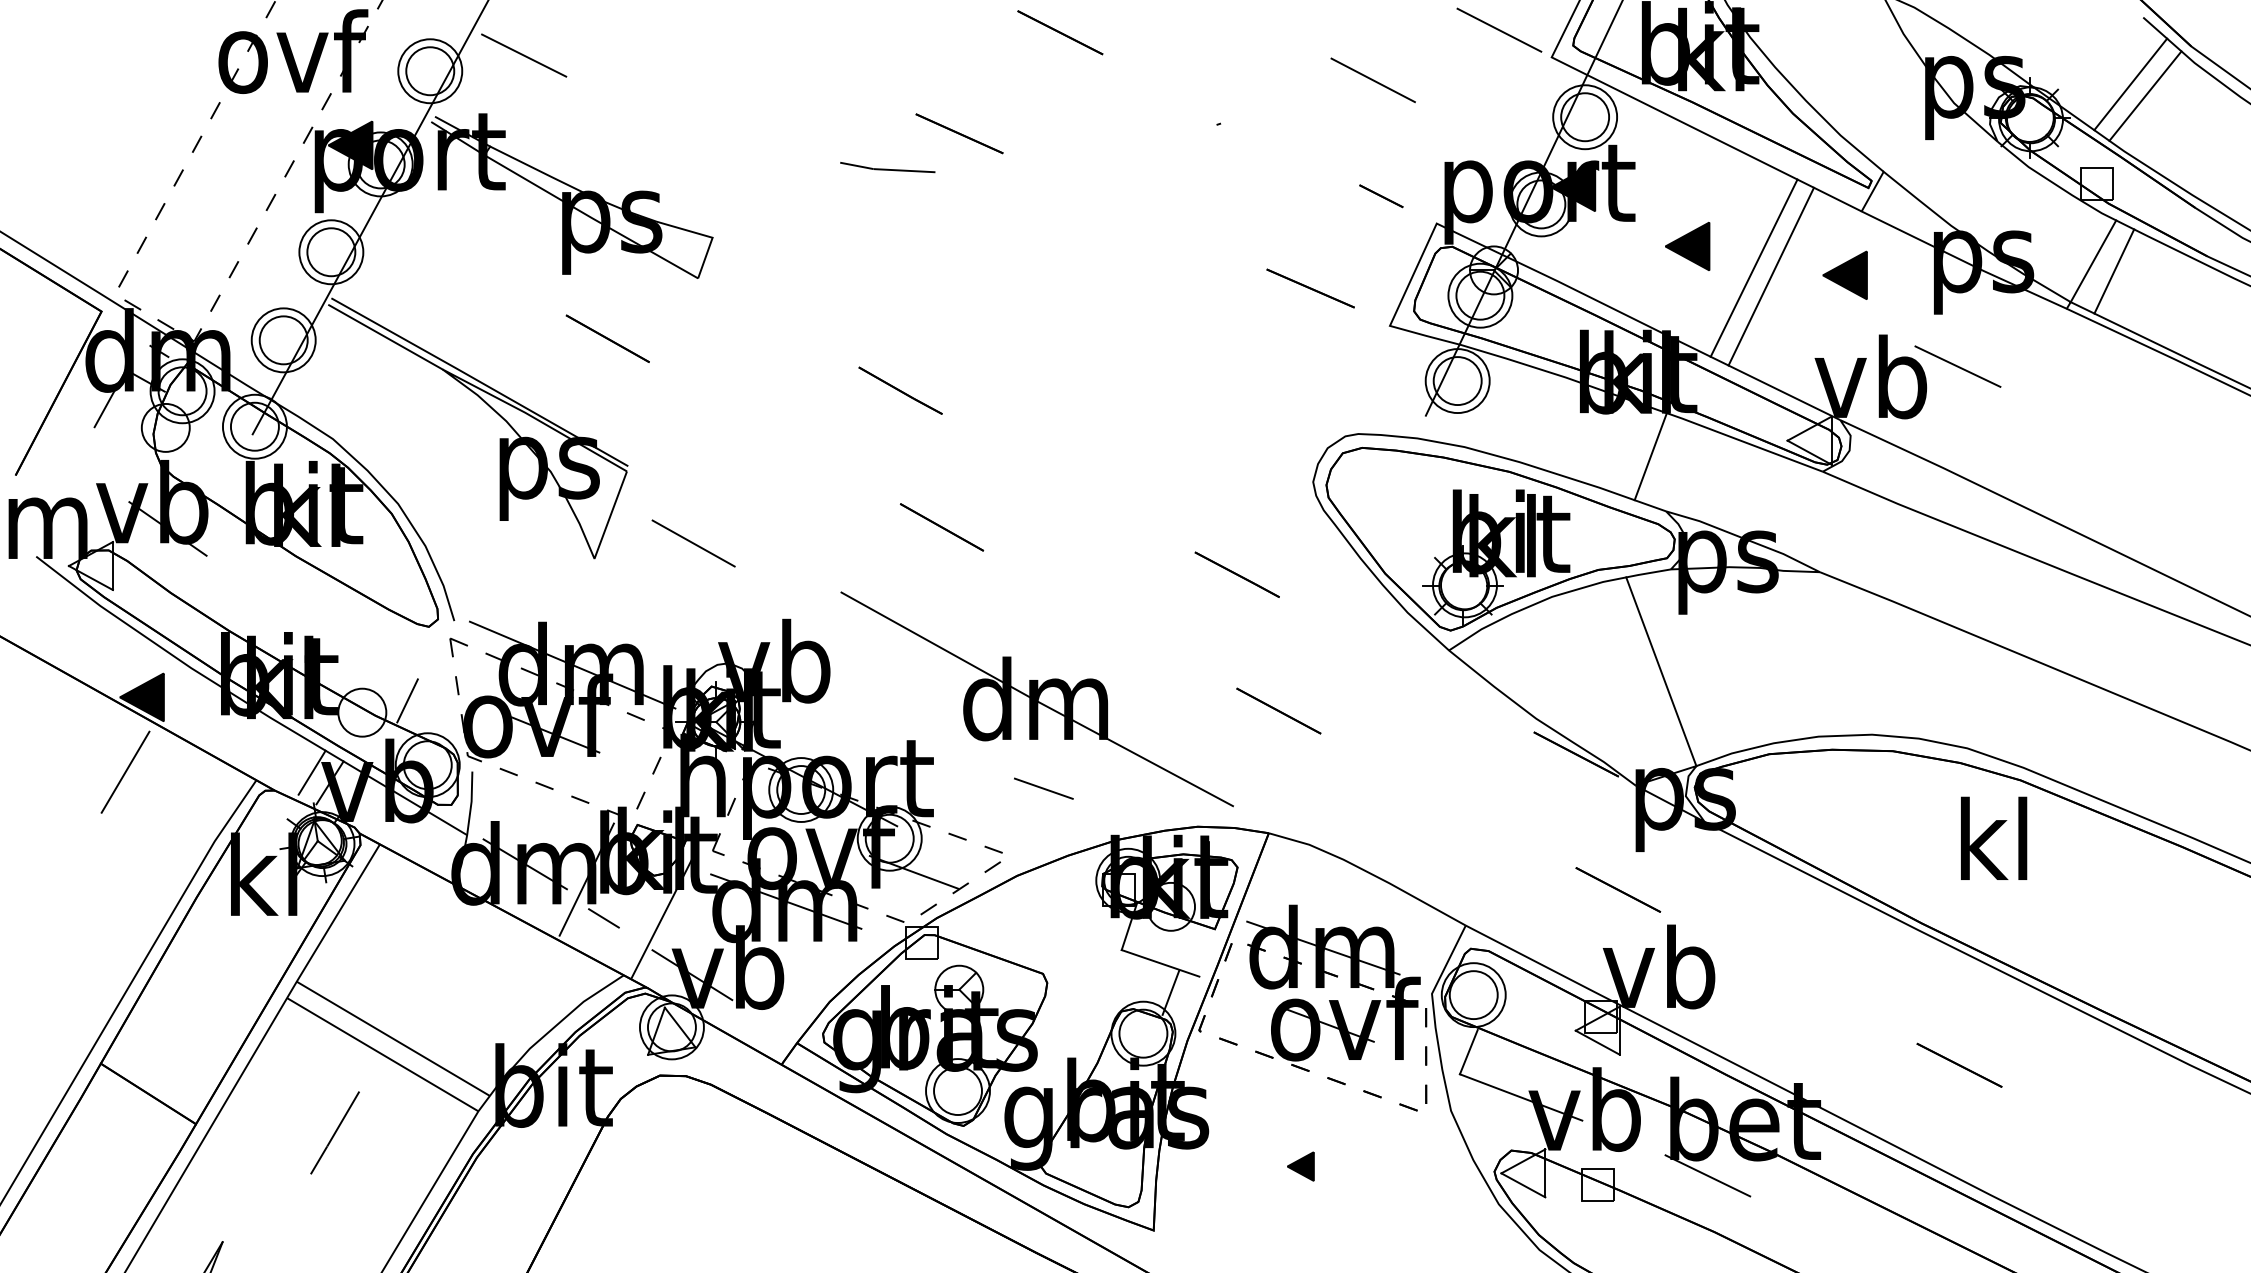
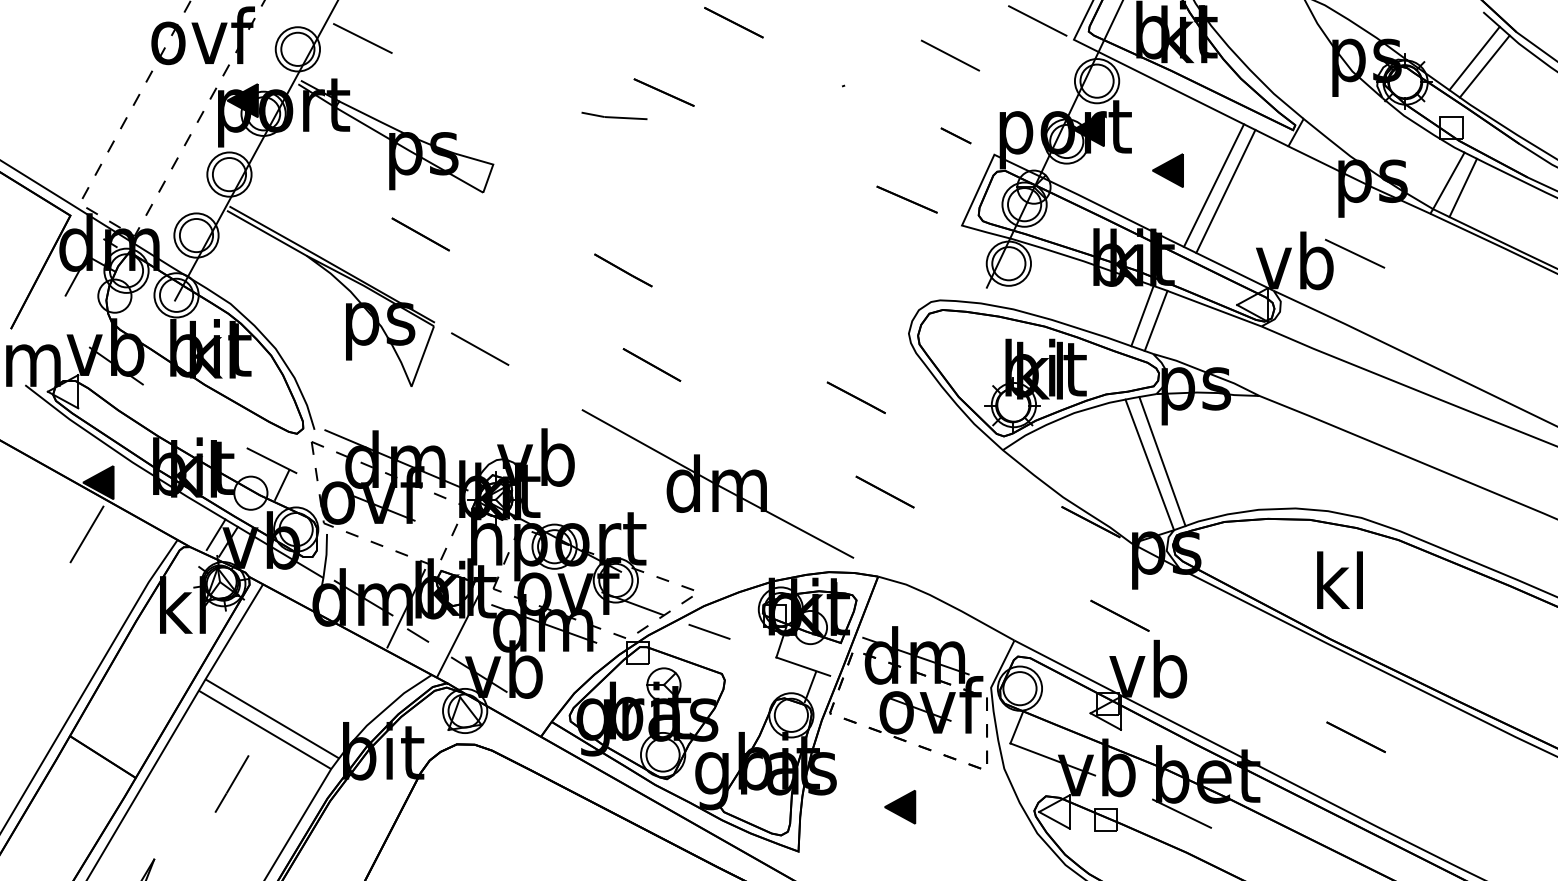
part: (1844, 275) -> (1276, 190), removed
line: (1669, 463) -> (1155, 320), added
line: (694, 542) -> (480, 348), moved
line: (392, 665) -> (271, 460), added
line: (1679, 666) -> (1162, 461), added
line: (1043, 788) -> (709, 631), moved
text: (1993, 837) -> (1339, 579), moved
part: (1301, 1166) -> (900, 807), size x1.67

